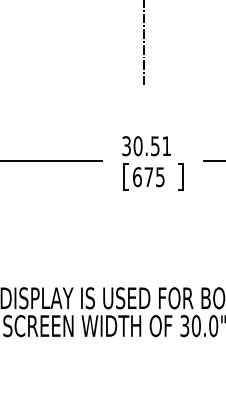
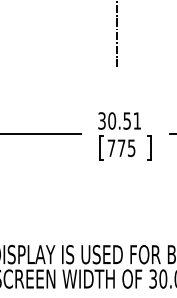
text: (137, 177) -> (111, 148), 675 -> 775

